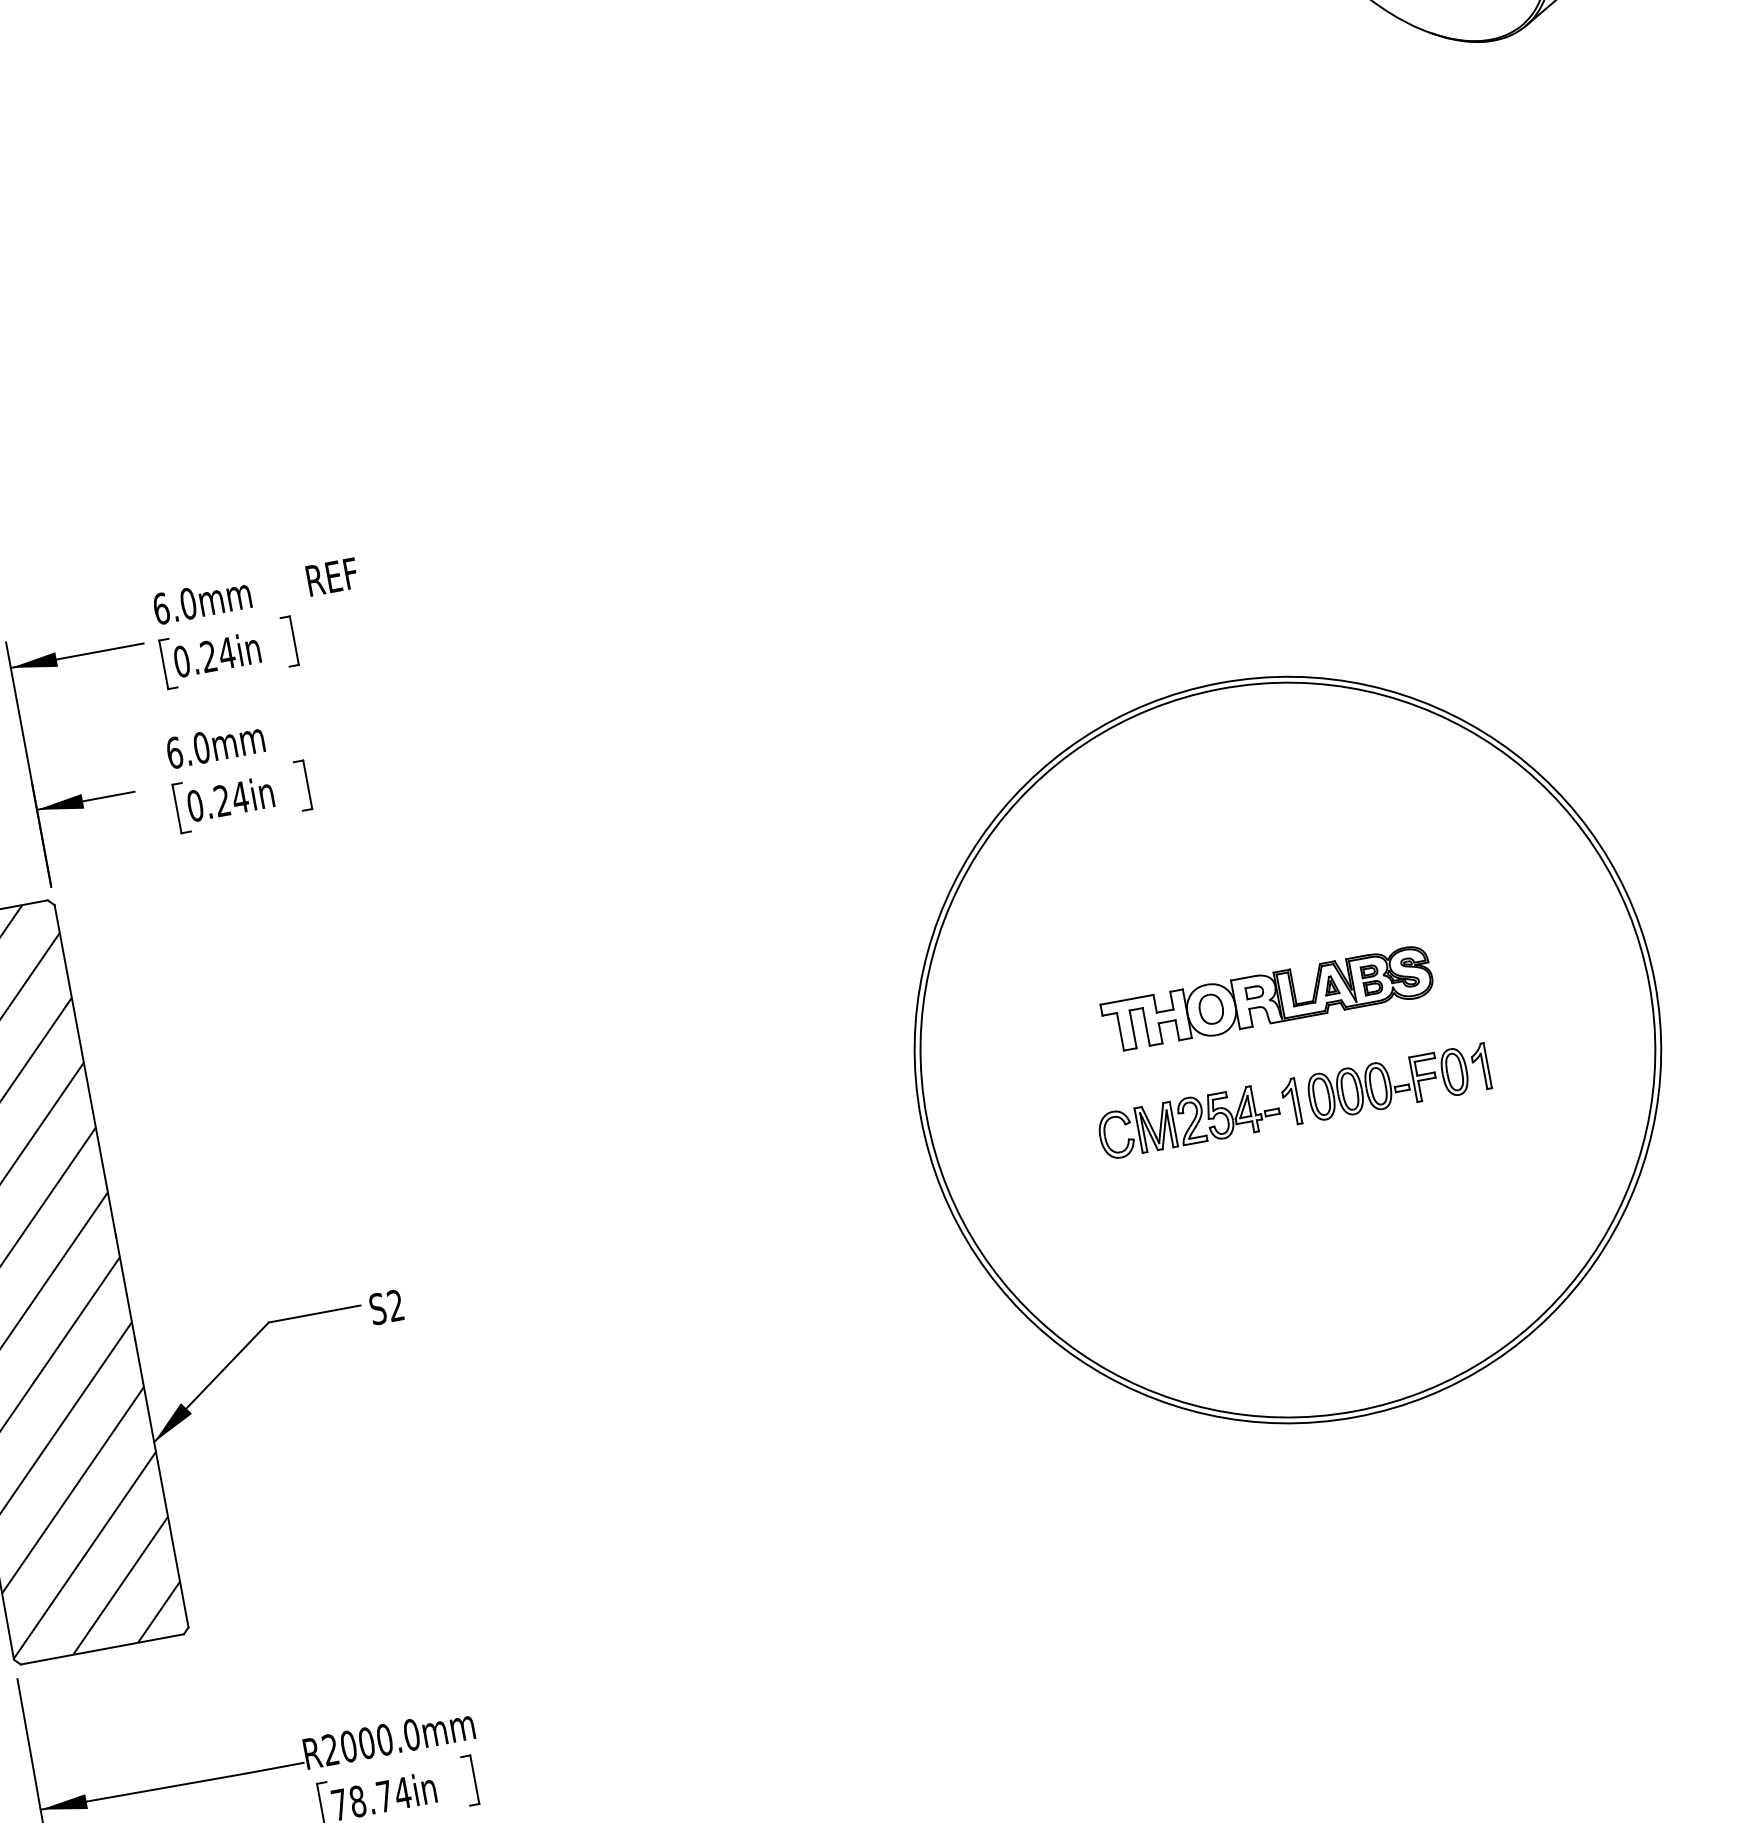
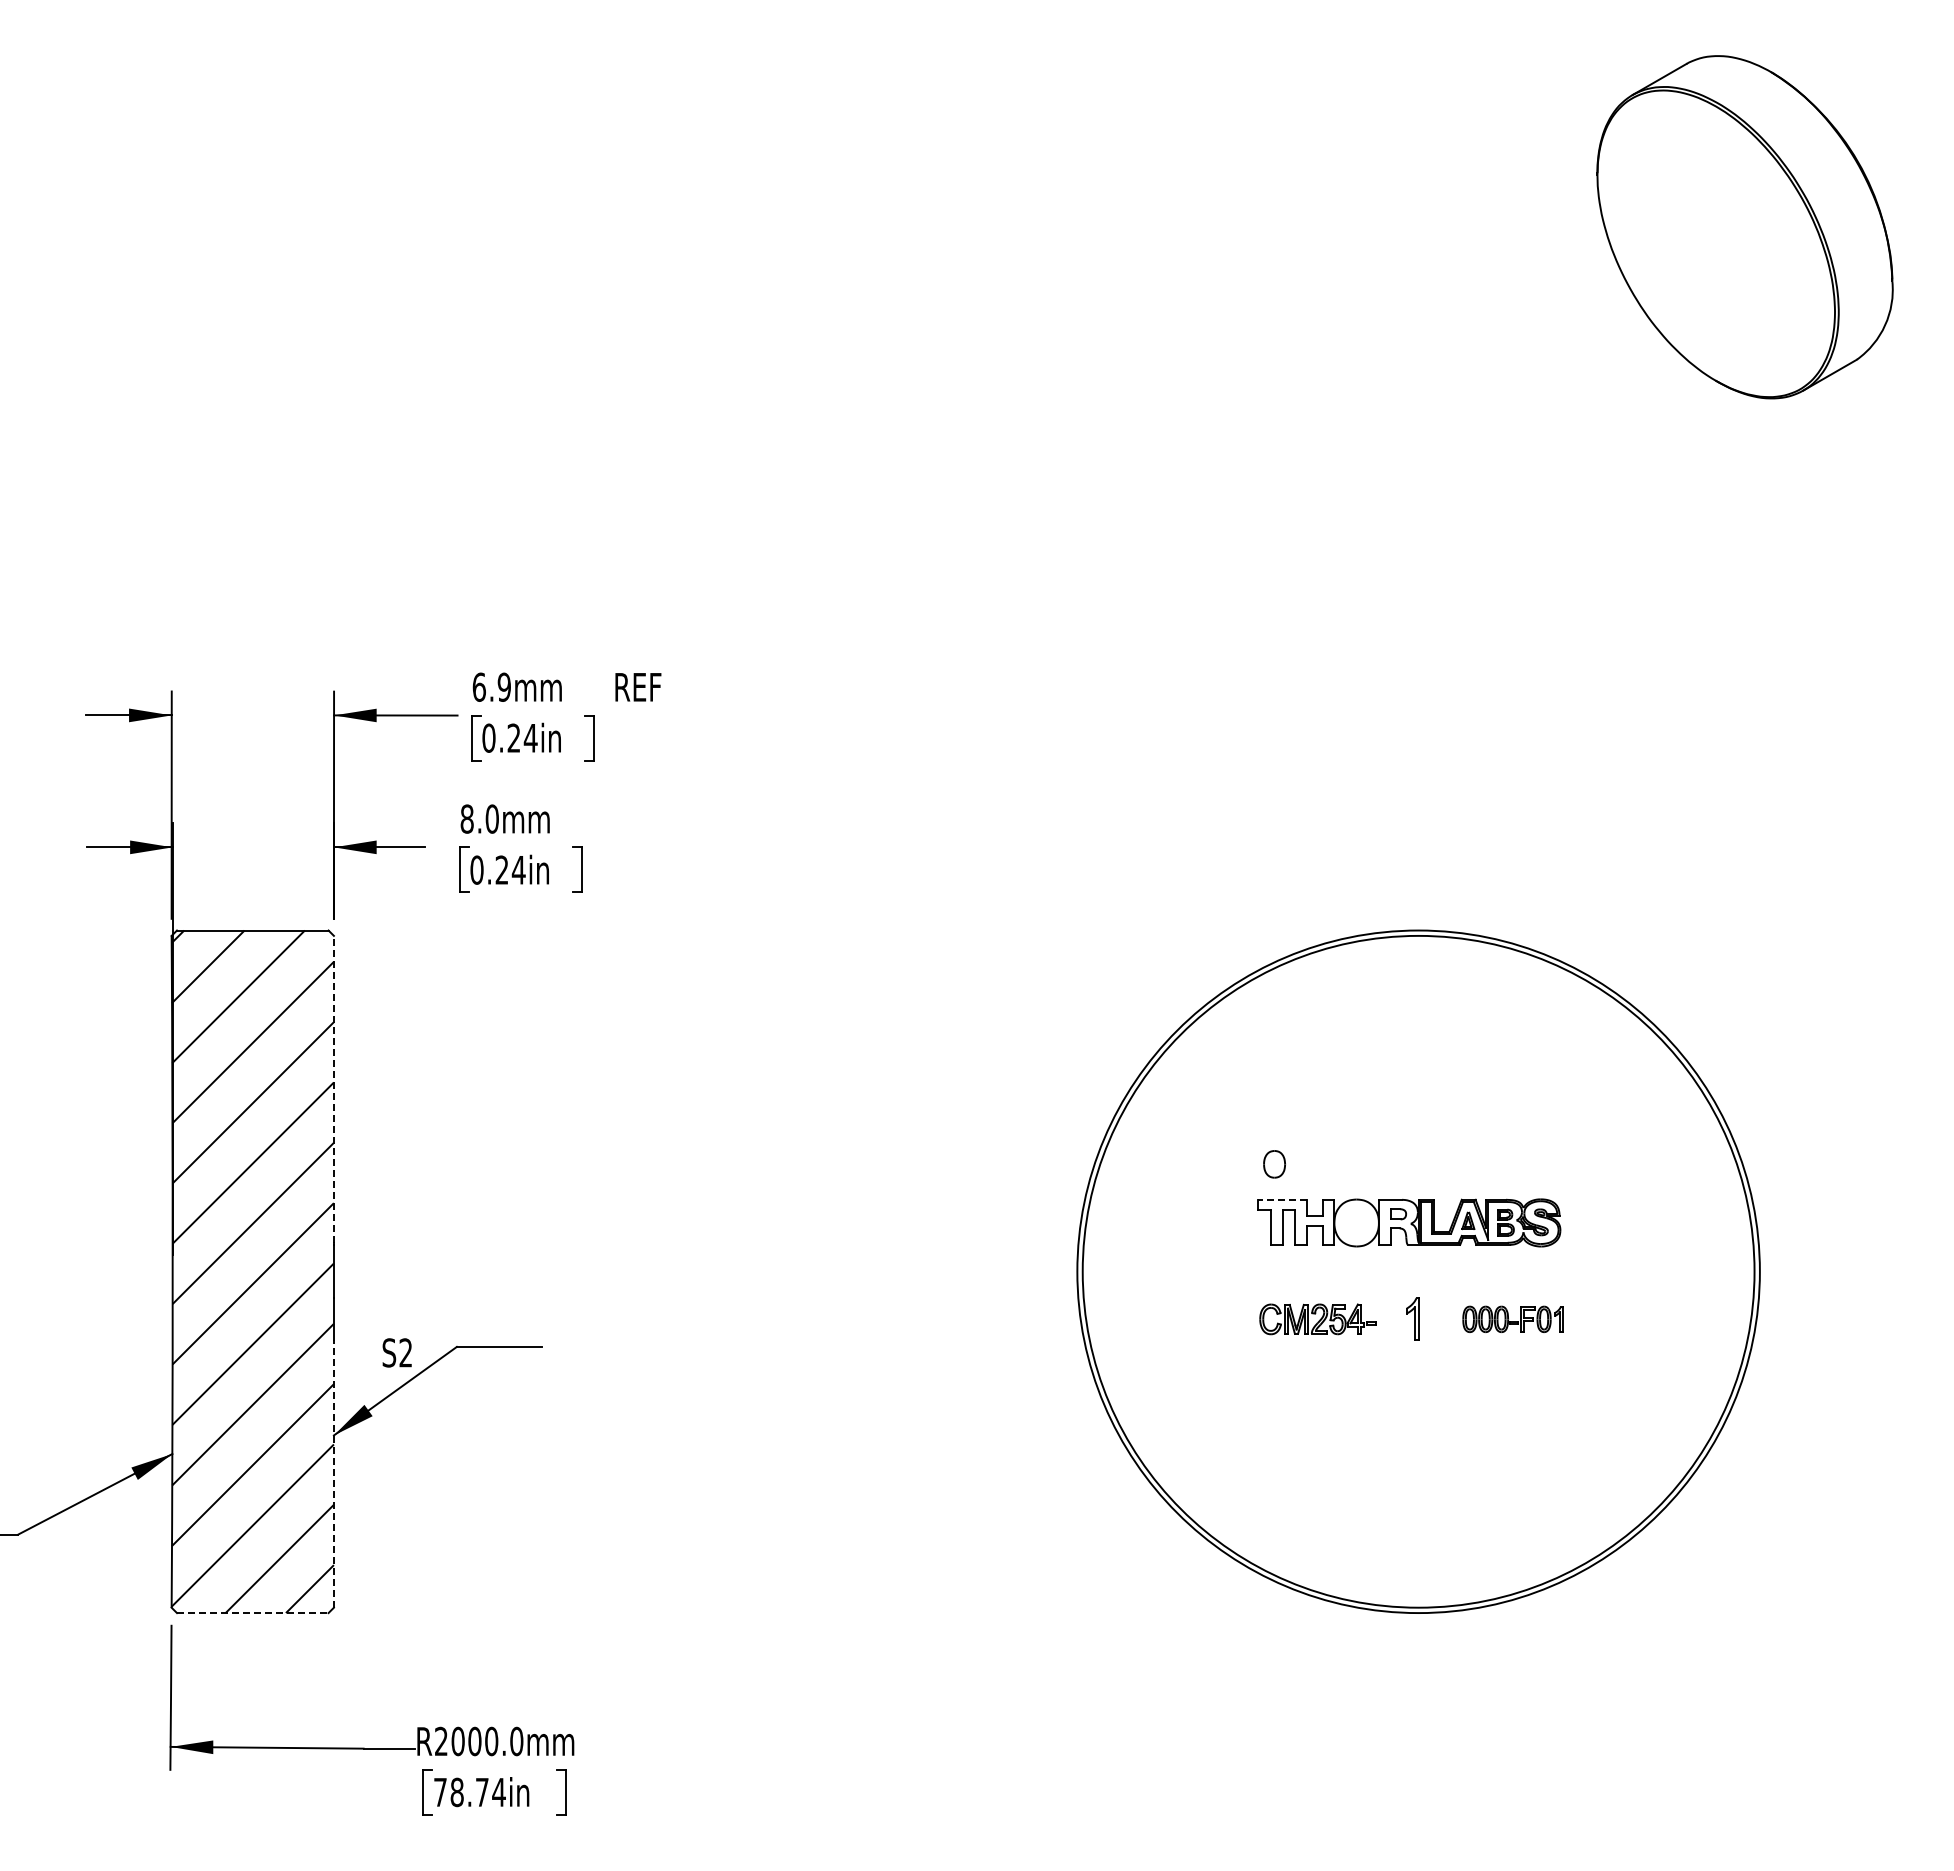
text: (187, 604) -> (503, 687), 6.0mm -> 6.9mm
text: (173, 752) -> (466, 818), 6.0mm -> 8.0mm
line: (1127, 999) -> (1282, 1199), solid -> dashed
part: (1211, 1009) -> (1274, 1164), moved
line: (84, 1069) -> (333, 1088), solid -> dashed
part: (1398, 1082) -> (1512, 1319), size x0.6
part: (1188, 1121) -> (1317, 1319), size x0.7
text: (385, 1307) -> (396, 1352), moved
line: (161, 1483) -> (333, 1473), solid -> dashed
line: (102, 1649) -> (252, 1613), solid -> dashed

